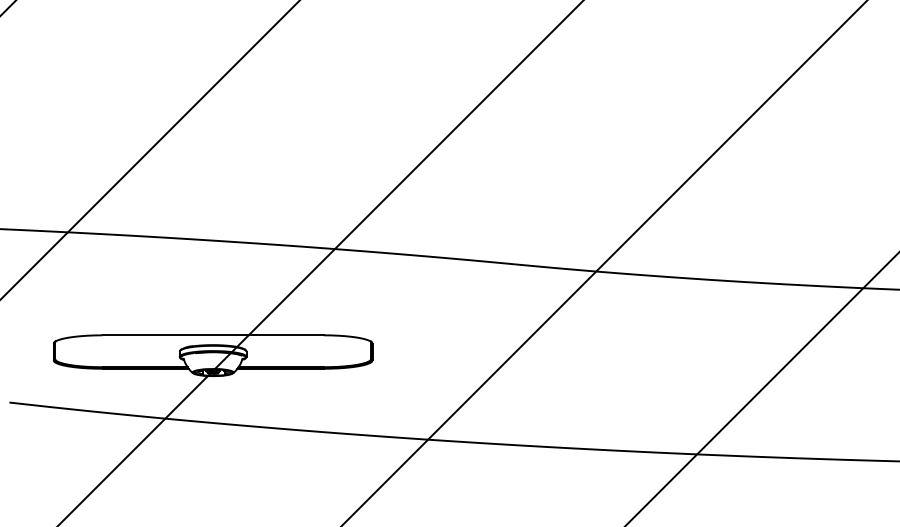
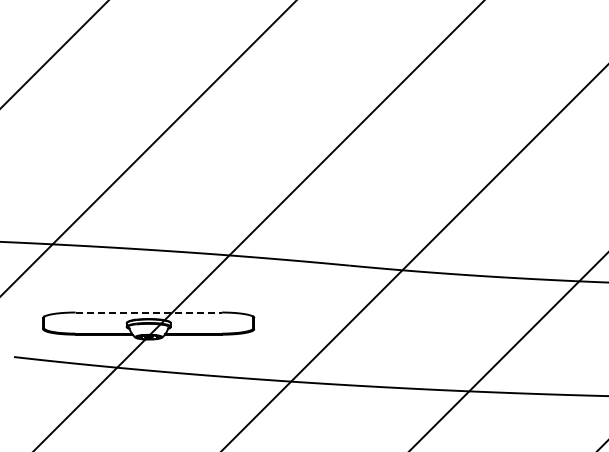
line: (214, 335) -> (149, 312), solid -> dashed

